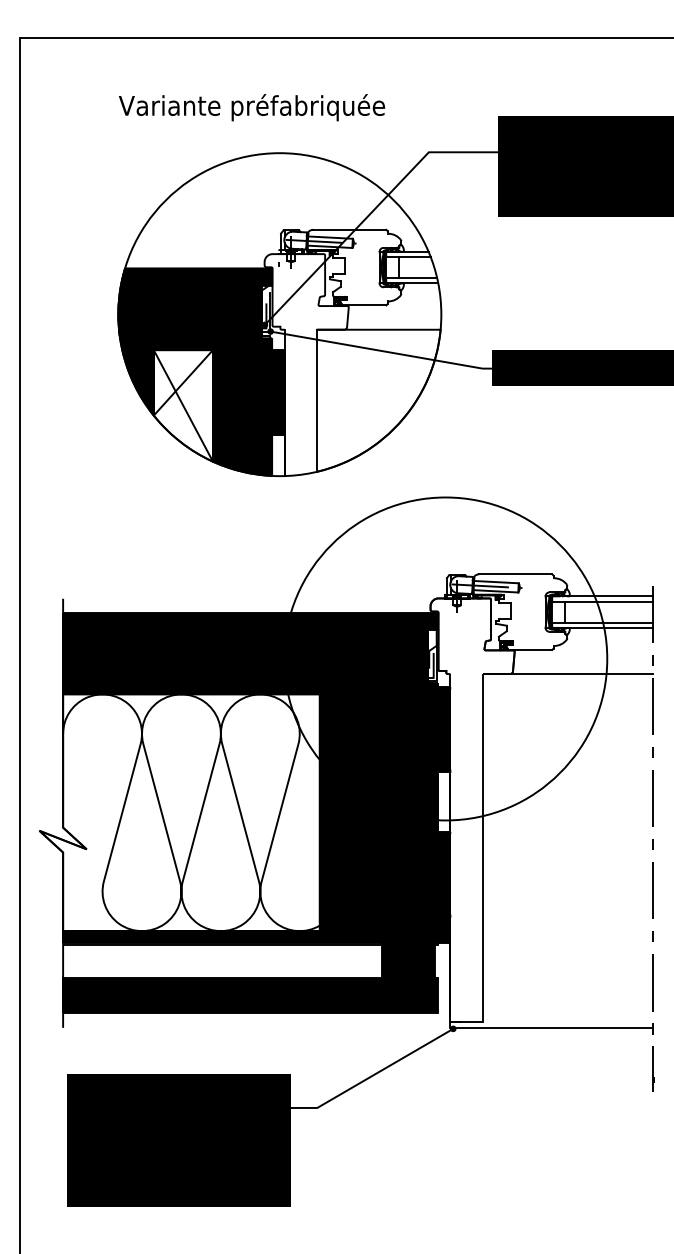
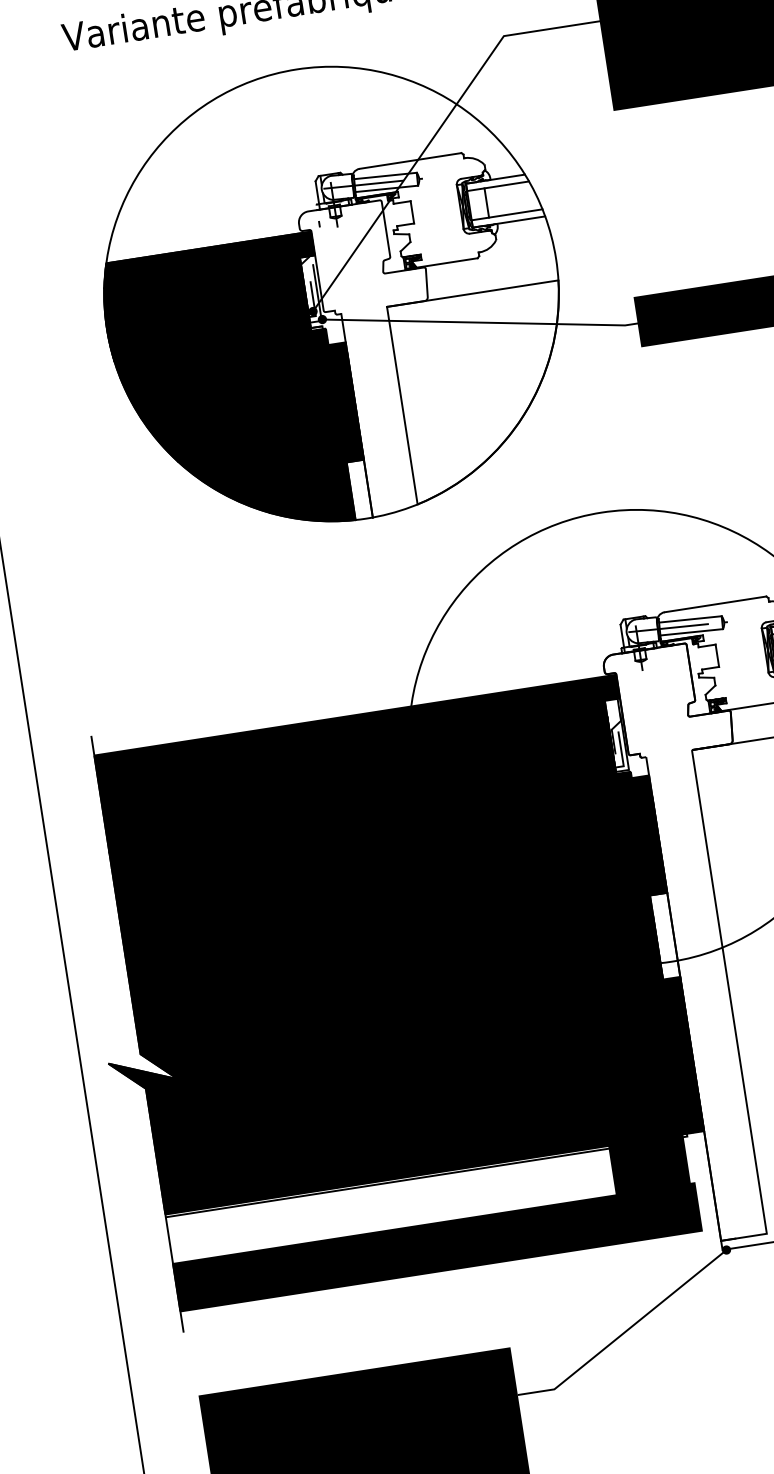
fill: (182, 405) -> (215, 441), added
fill: (179, 812) -> (299, 1008), added

